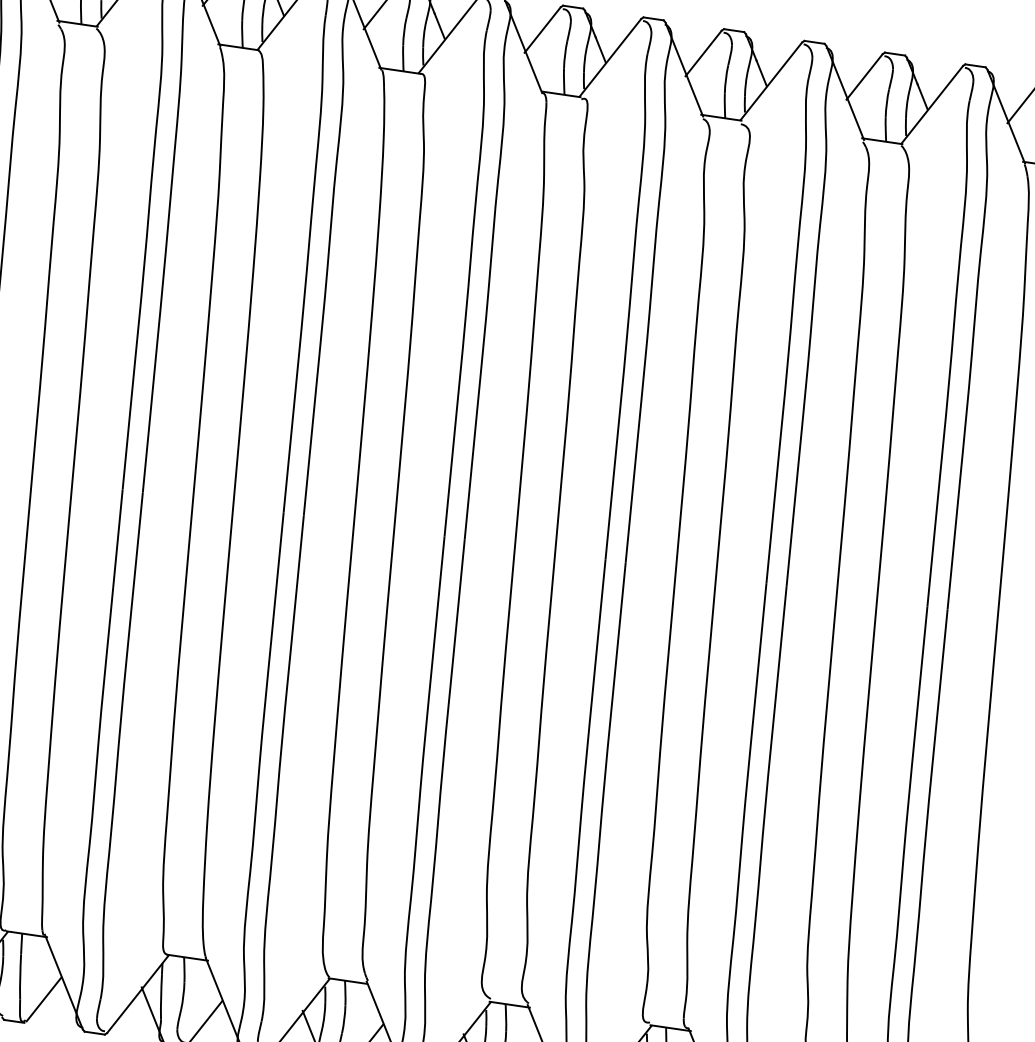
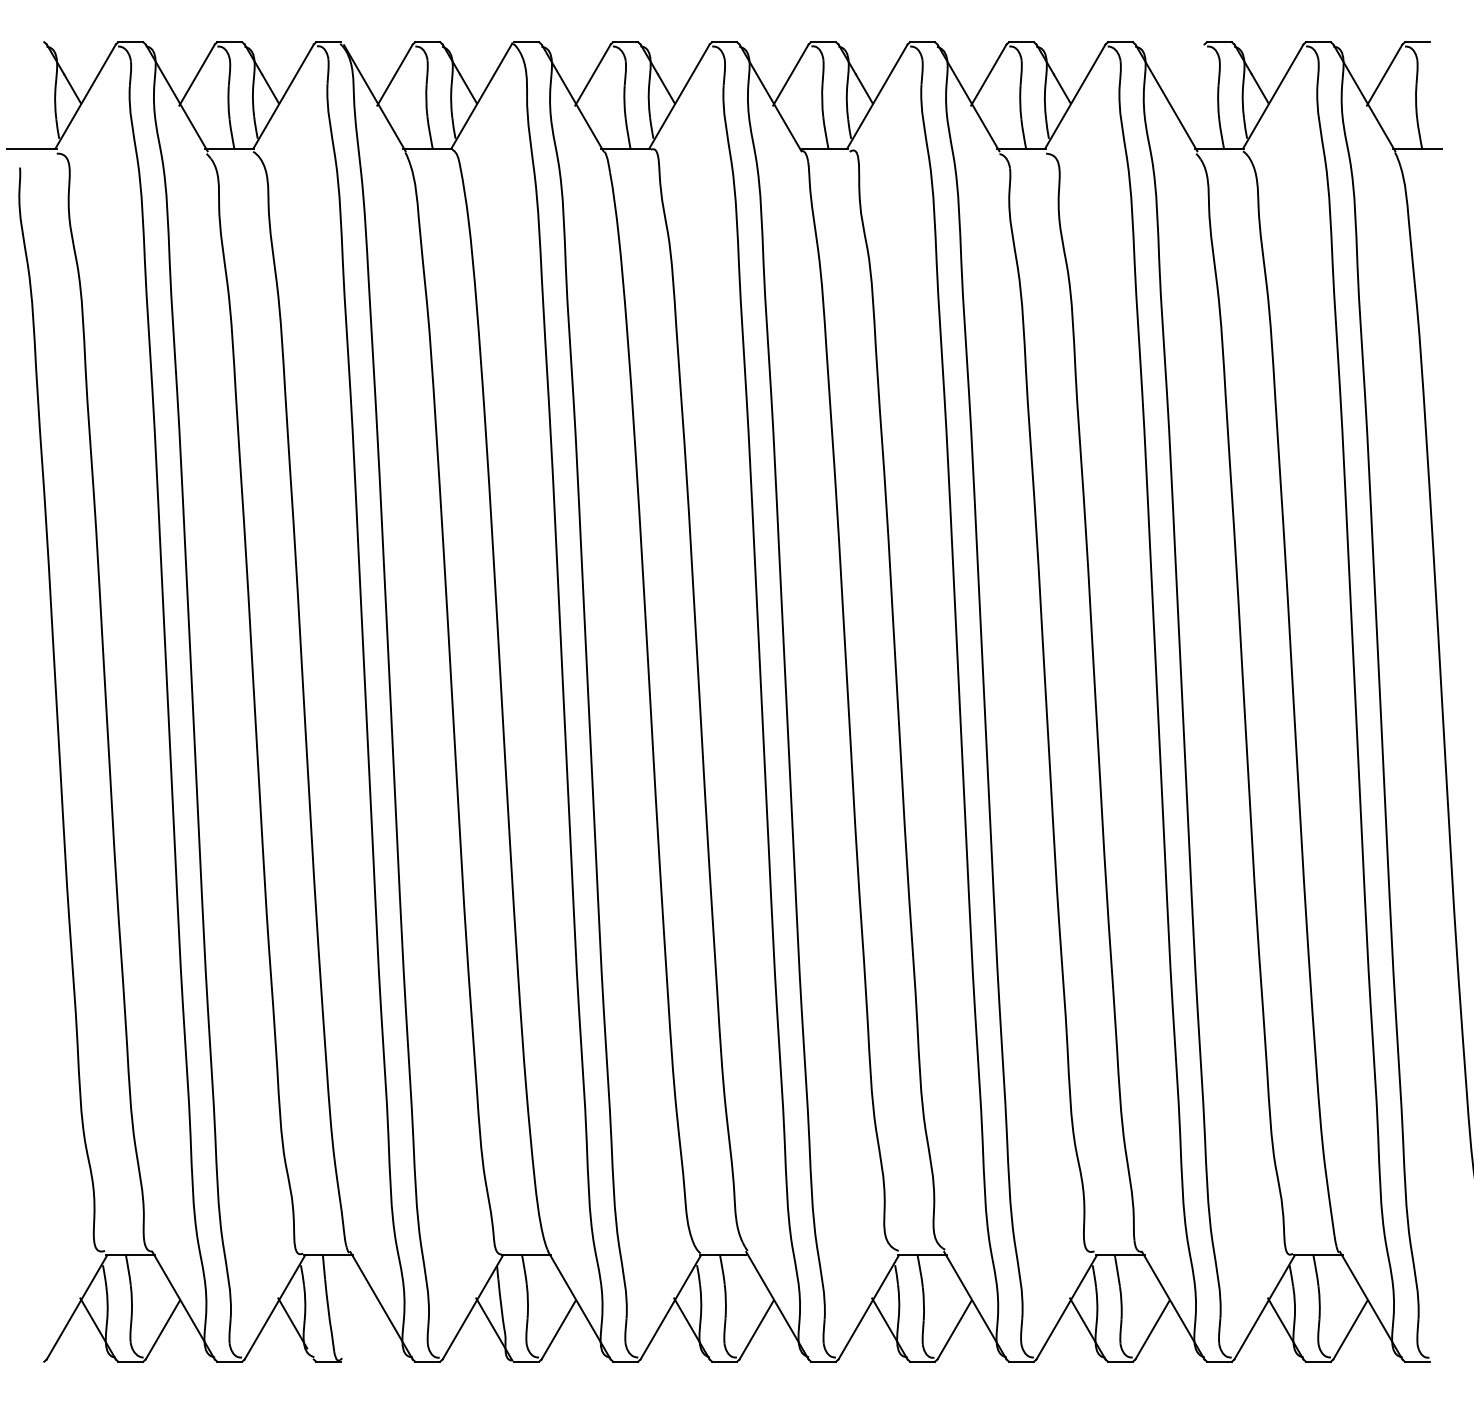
line: (864, 76) -> (1186, 74), removed
line: (43, 999) -> (360, 1330), removed

